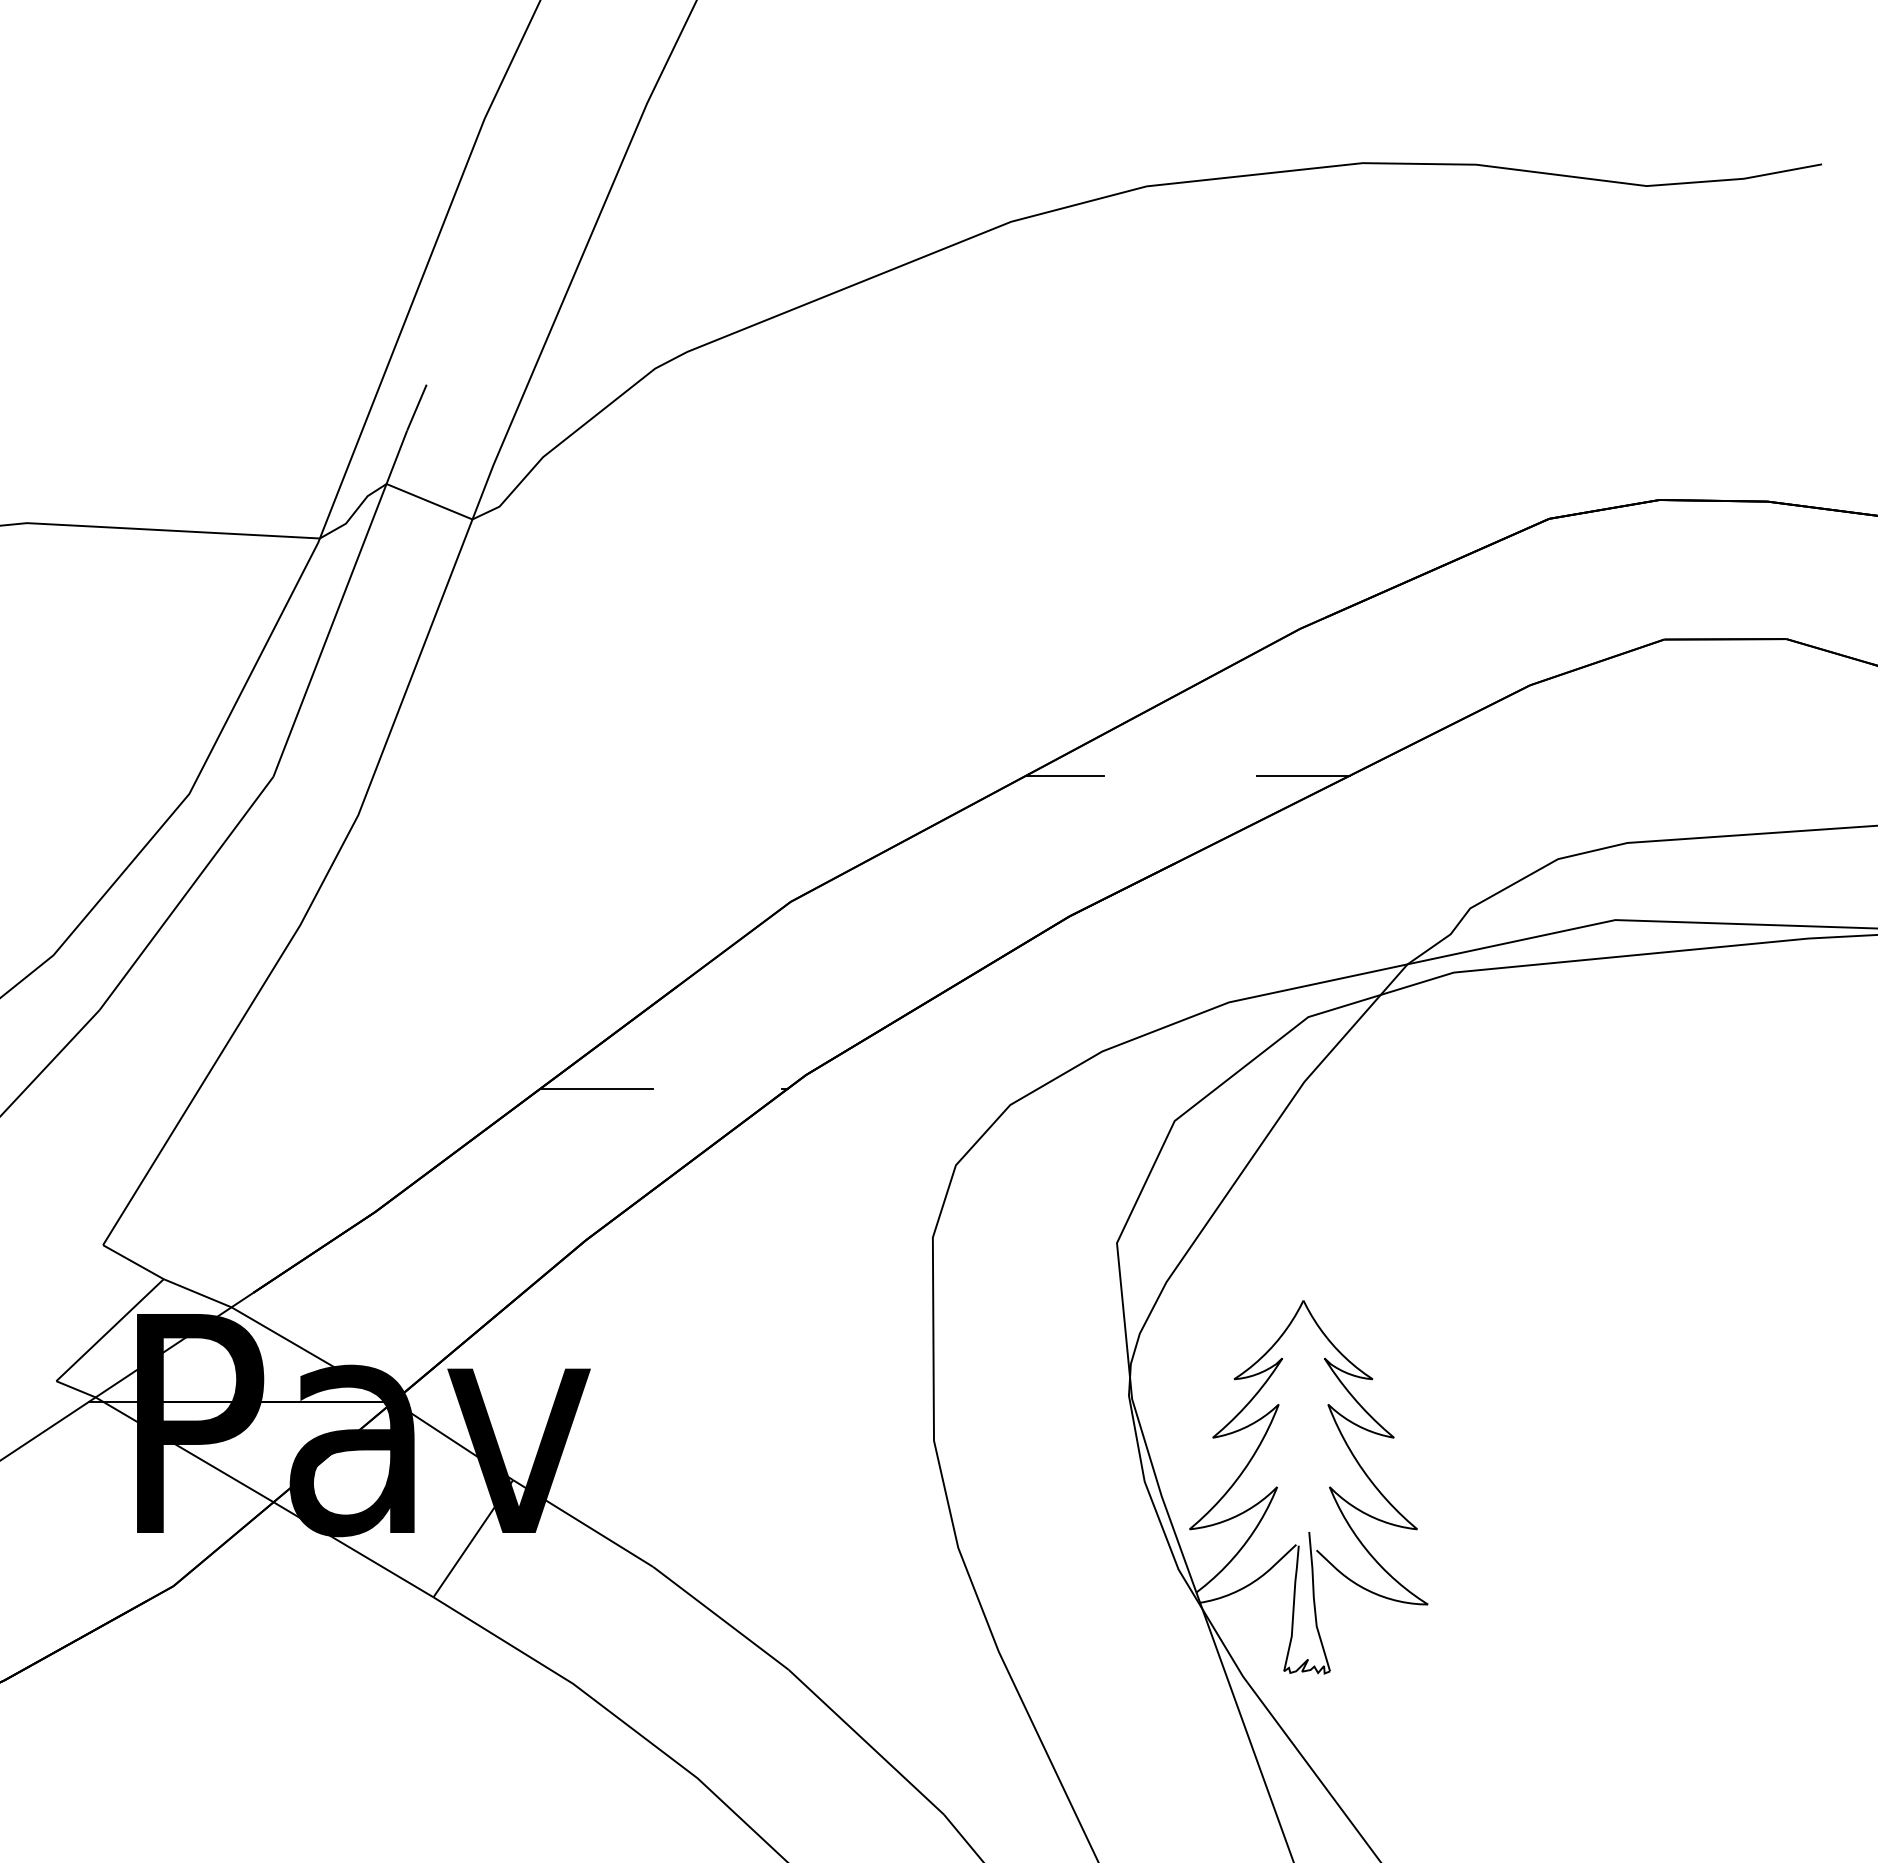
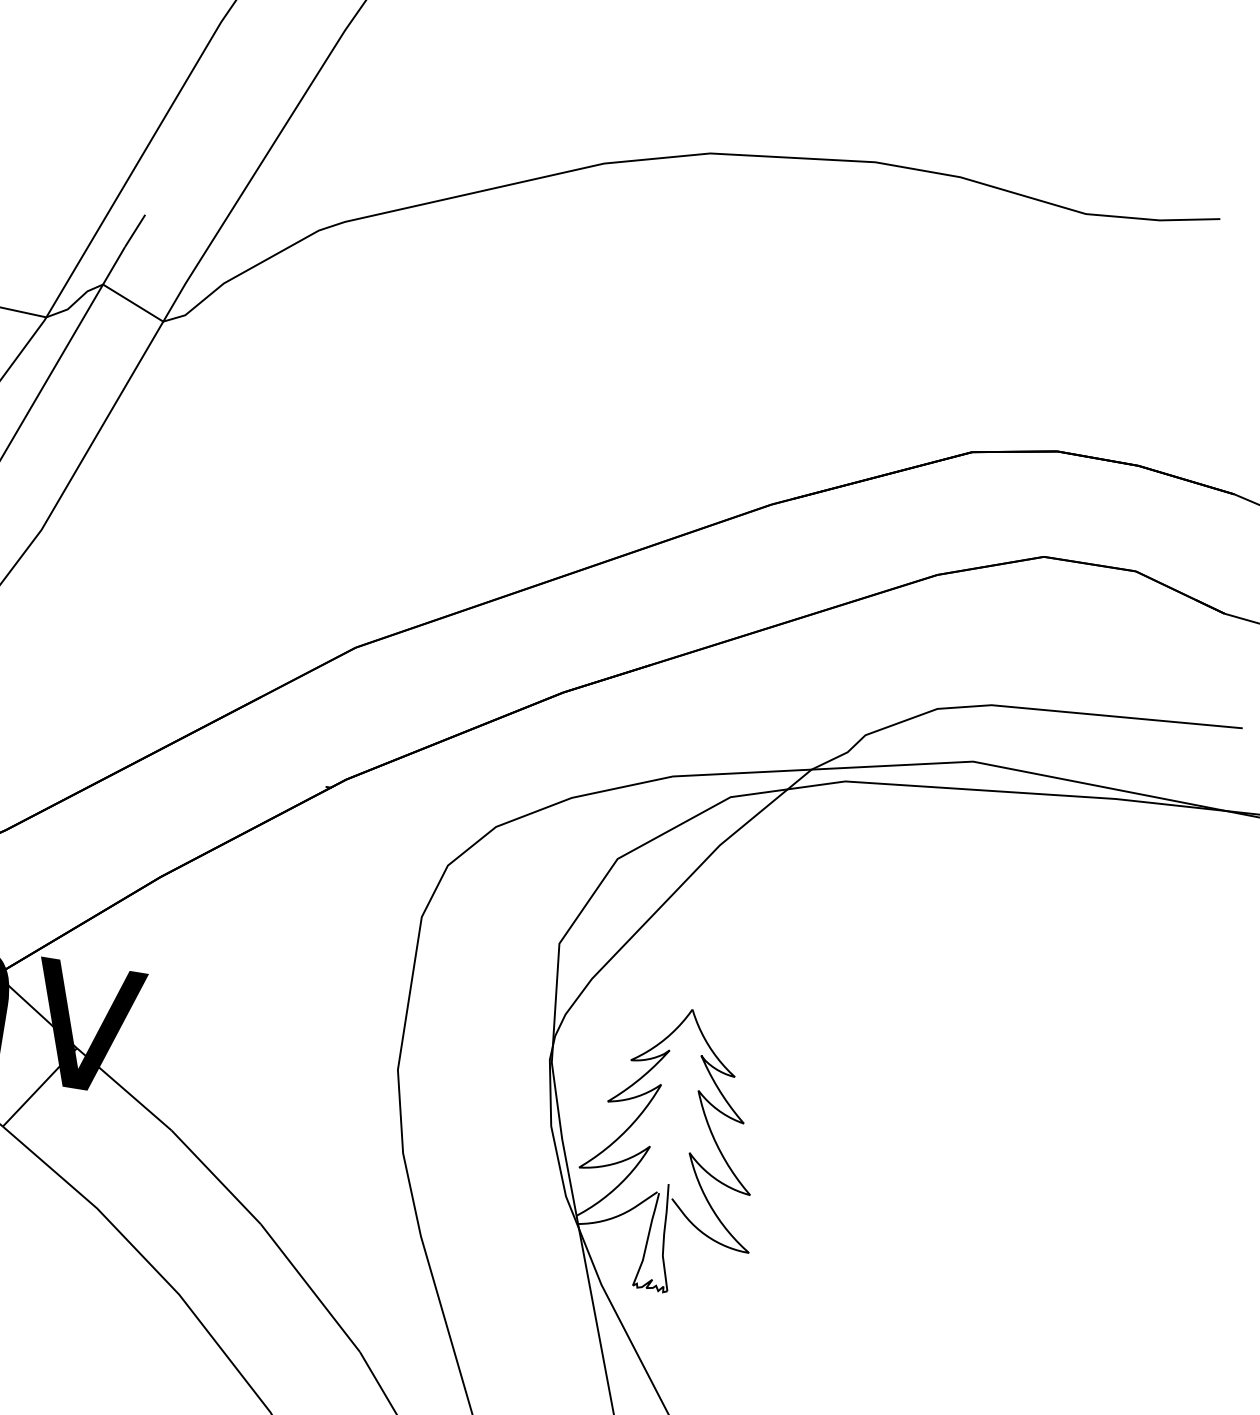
line: (1064, 775) -> (576, 586), removed
line: (1302, 775) -> (755, 614), removed
line: (596, 1088) -> (187, 764), removed

